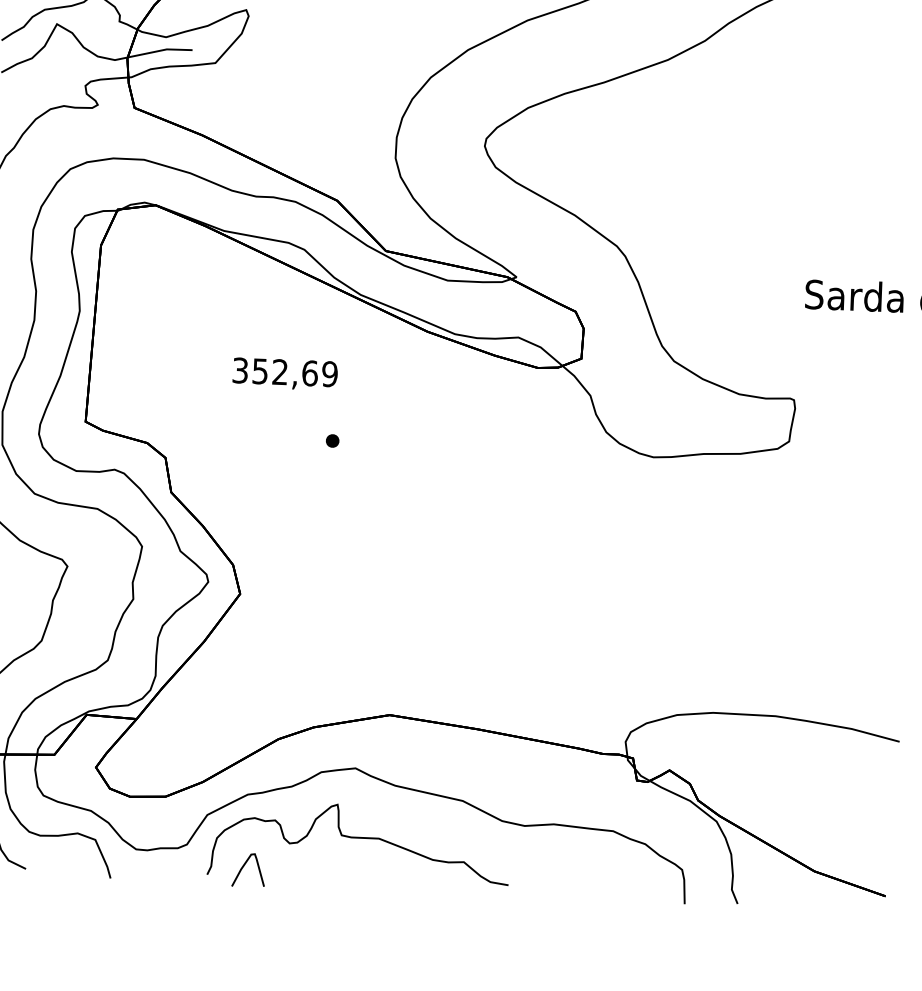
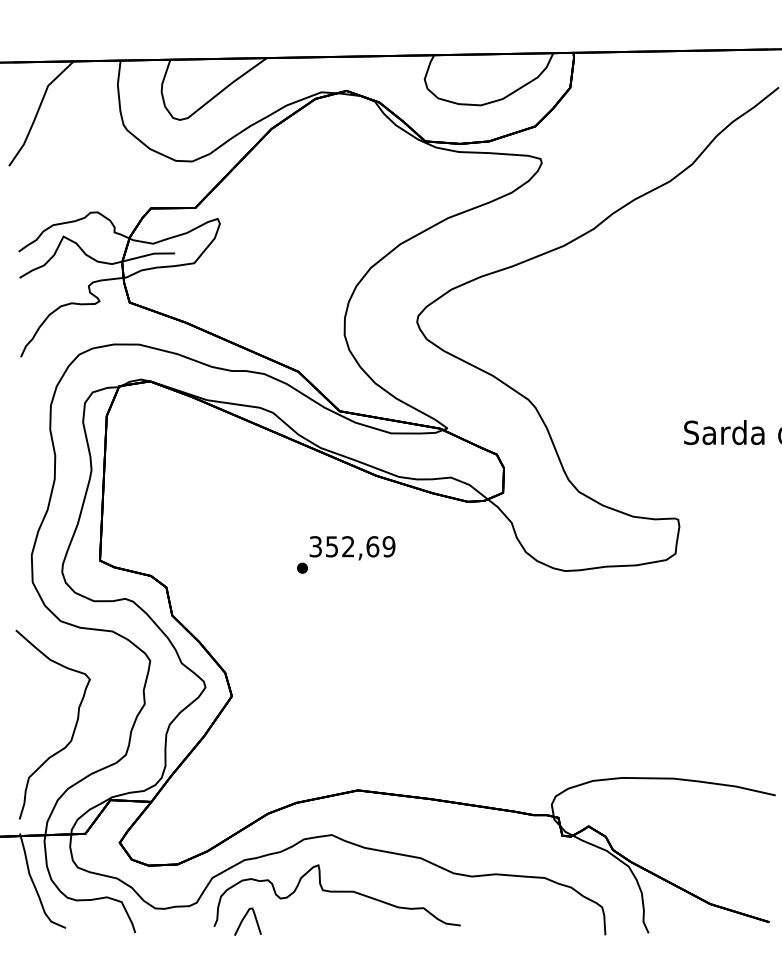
text: (285, 374) -> (352, 548), moved

